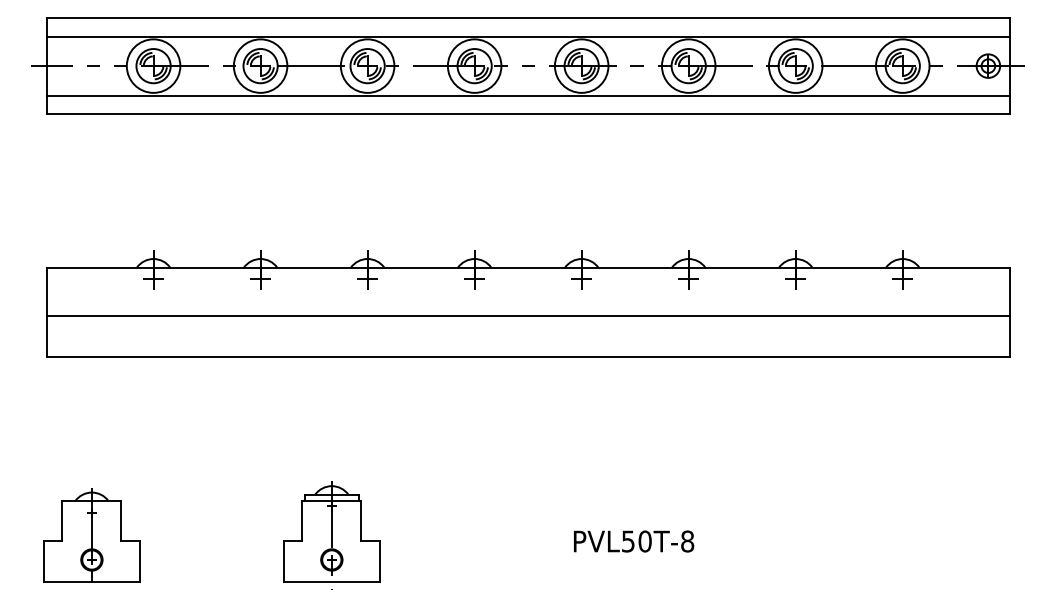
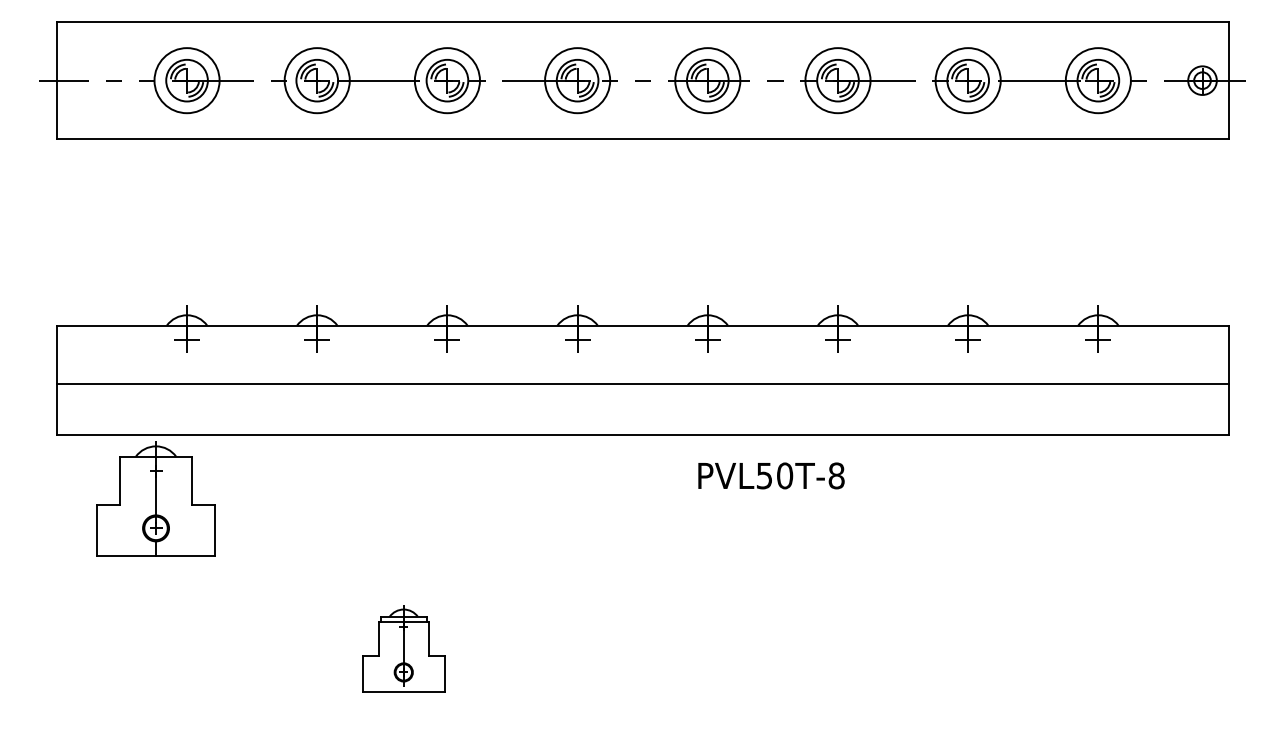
line: (528, 36) -> (642, 44), removed
line: (528, 95) -> (642, 116), removed
part: (91, 535) -> (155, 498), moved
part: (331, 535) -> (403, 651), size x0.7
text: (634, 541) -> (771, 475), moved

